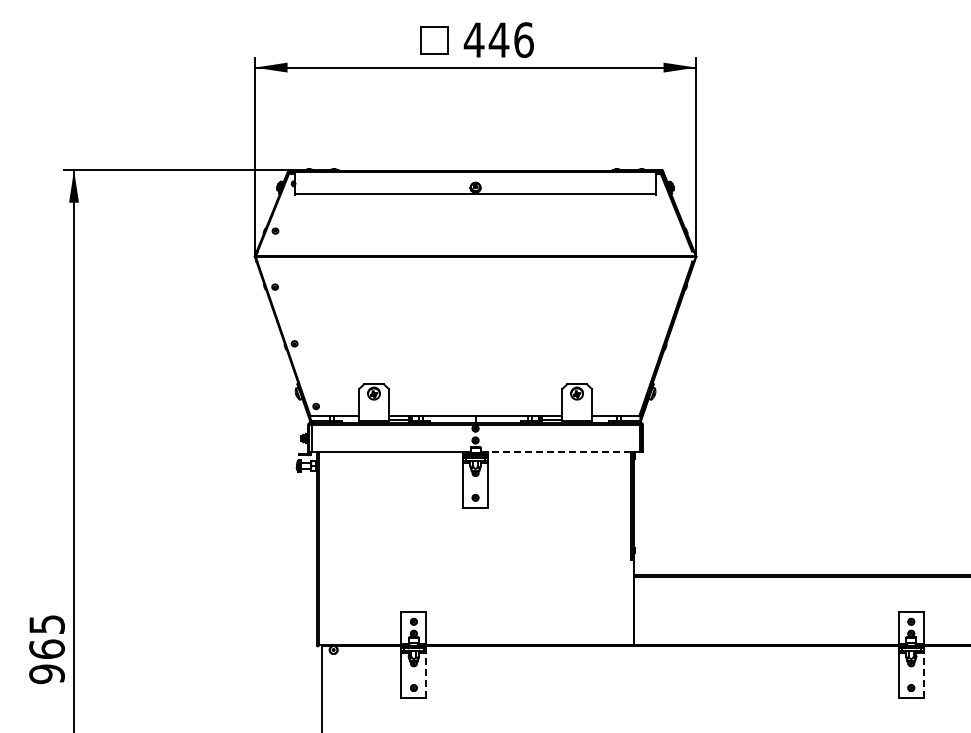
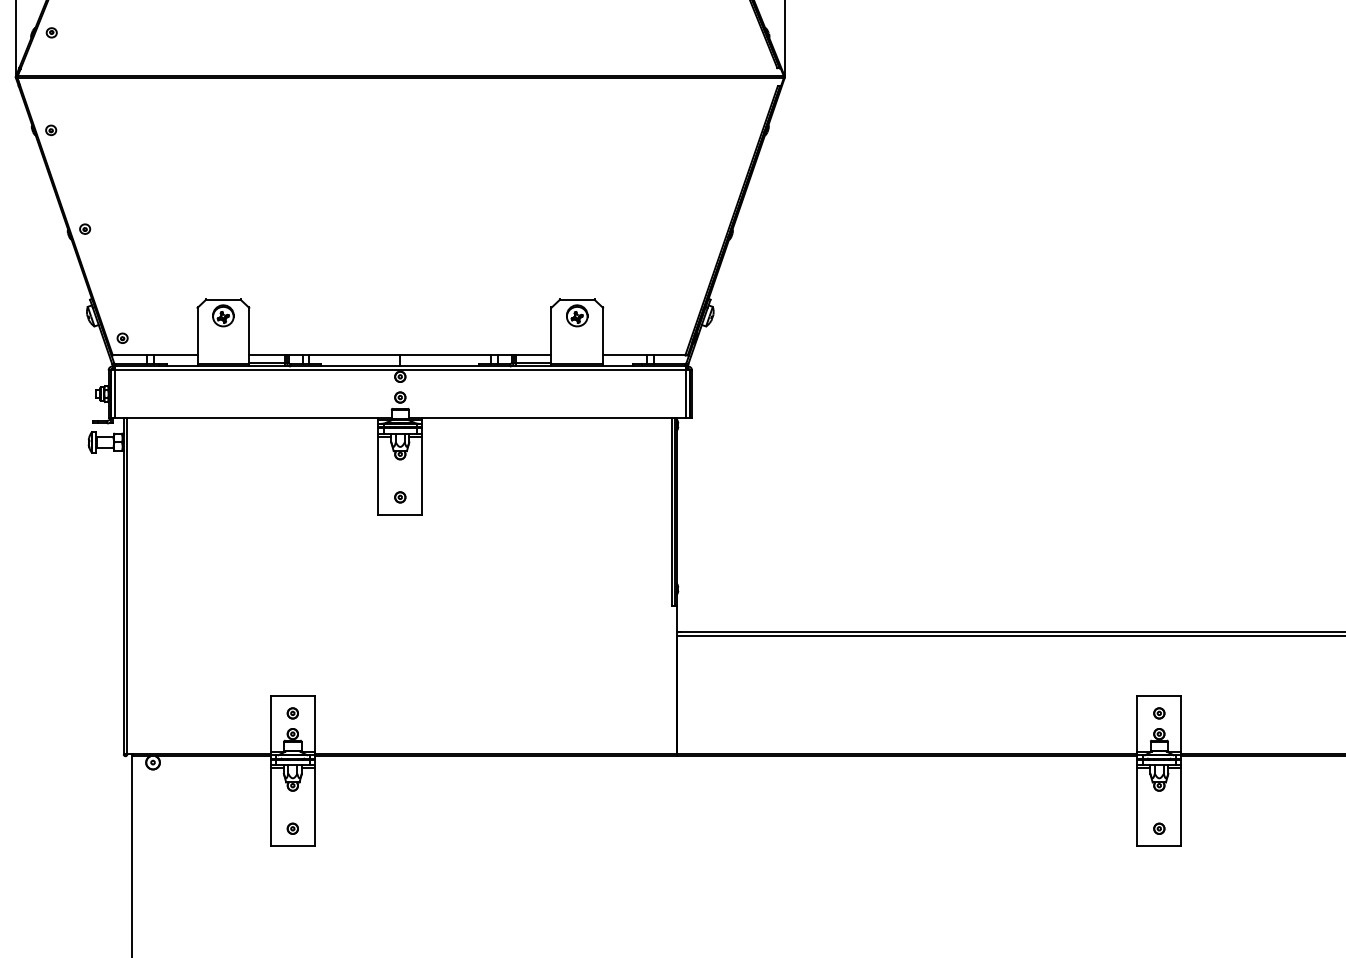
line: (560, 452) -> (548, 418), dashed -> solid
line: (426, 675) -> (314, 806), dashed -> solid
line: (923, 675) -> (1180, 806), dashed -> solid

